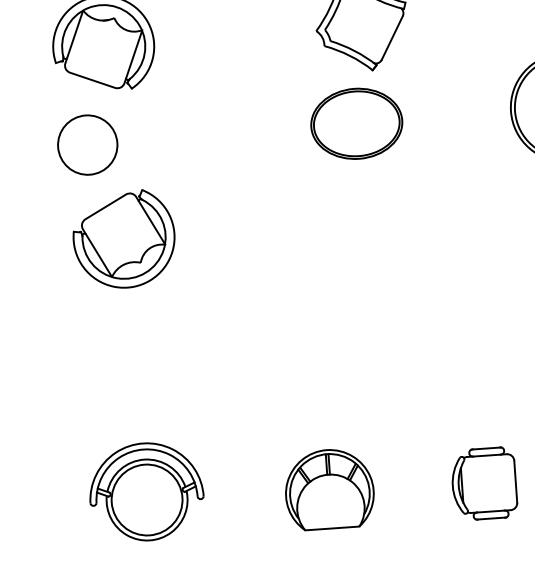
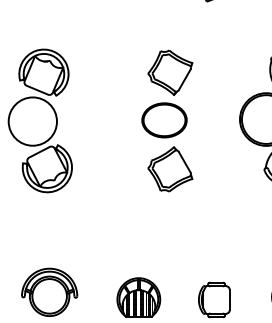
circle: (87, 144) -> (32, 121), size x1.67
part: (376, 223) -> (170, 169), added
hatch: (329, 499) -> (138, 302), added

